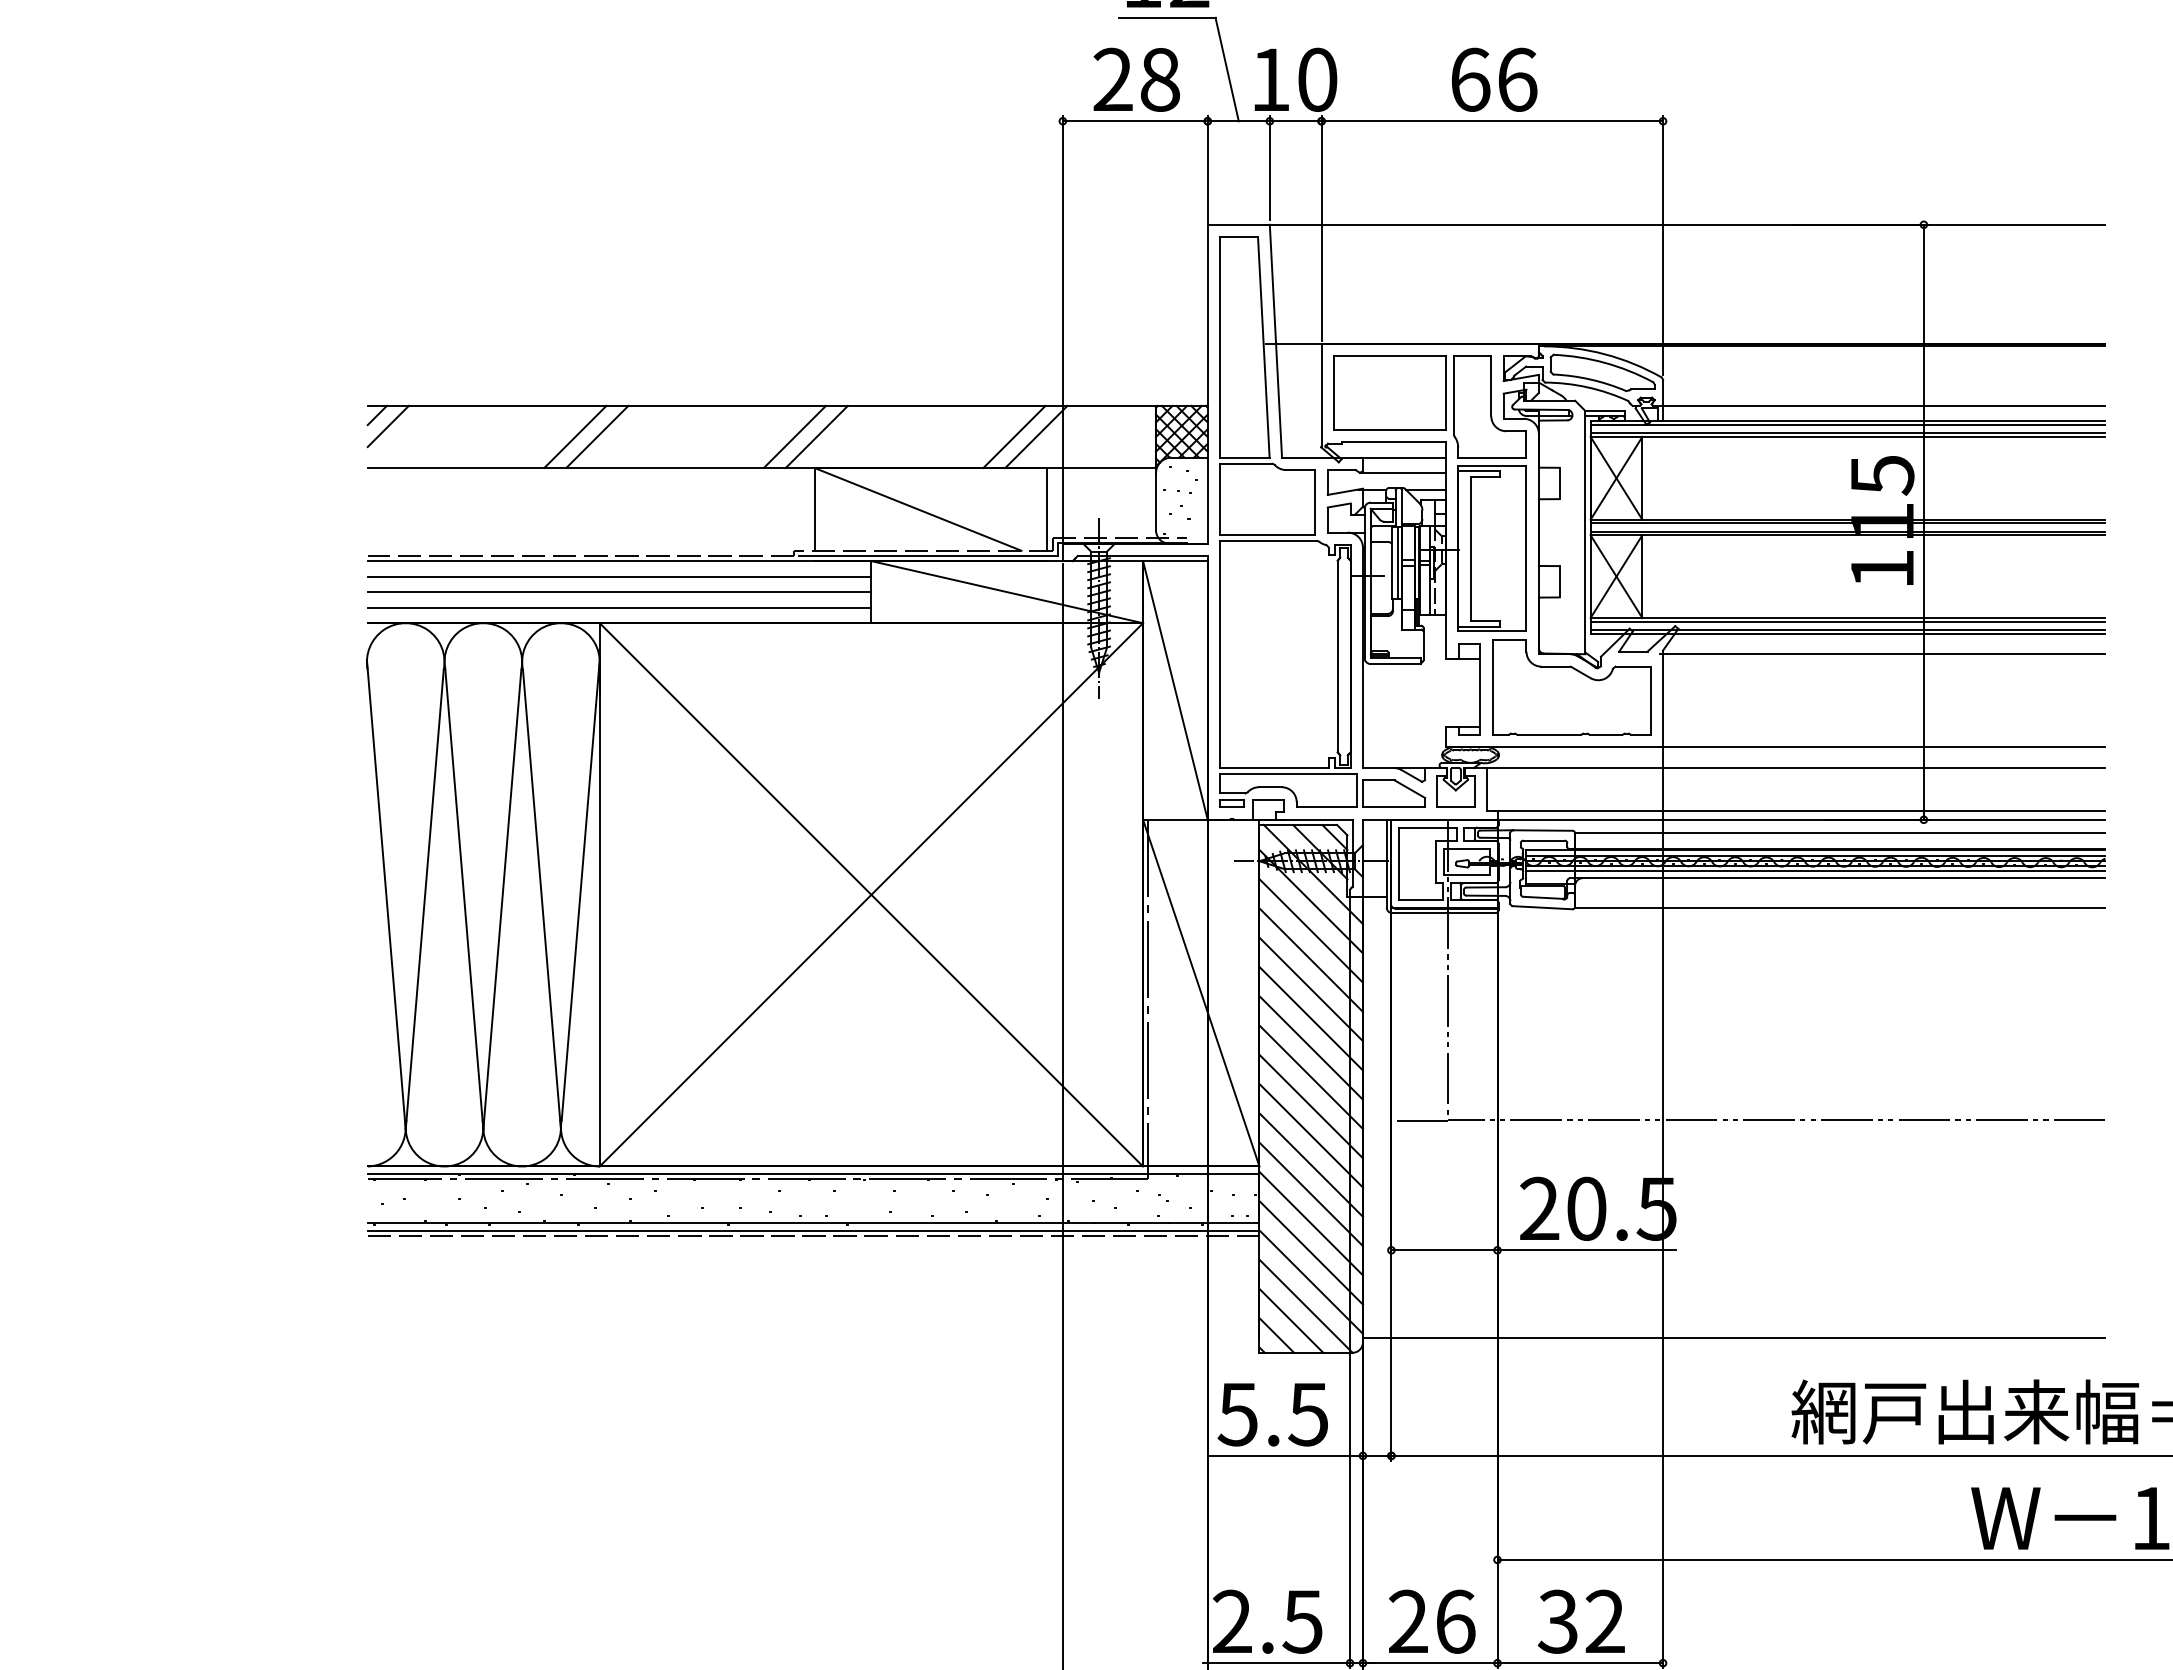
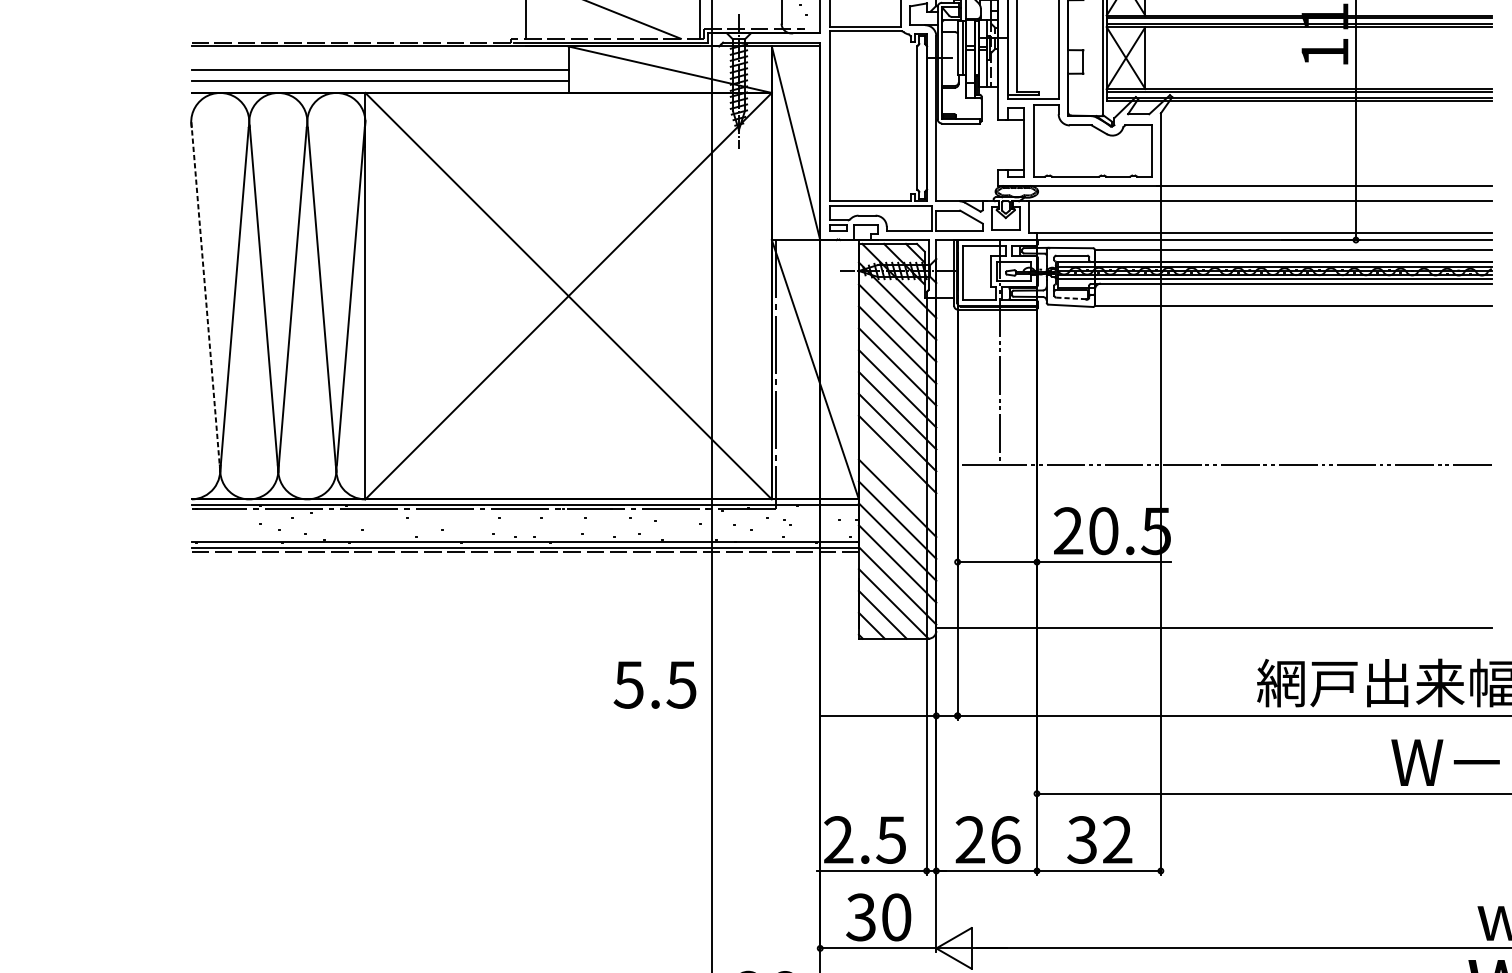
line: (619, 576) -> (380, 58), removed
line: (1882, 654) -> (1325, 116), removed
line: (386, 894) -> (205, 295), solid -> dashed
line: (1543, 897) -> (1071, 298), solid -> dashed
line: (1310, 1135) -> (897, 476), removed
text: (1272, 1414) -> (654, 684), moved

